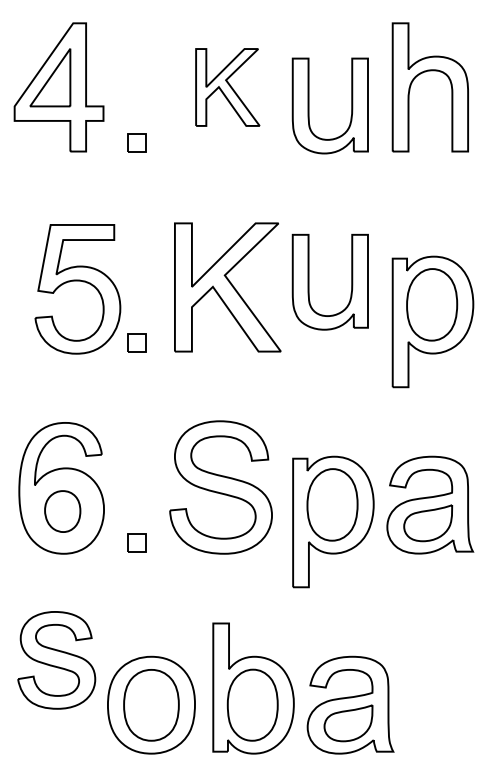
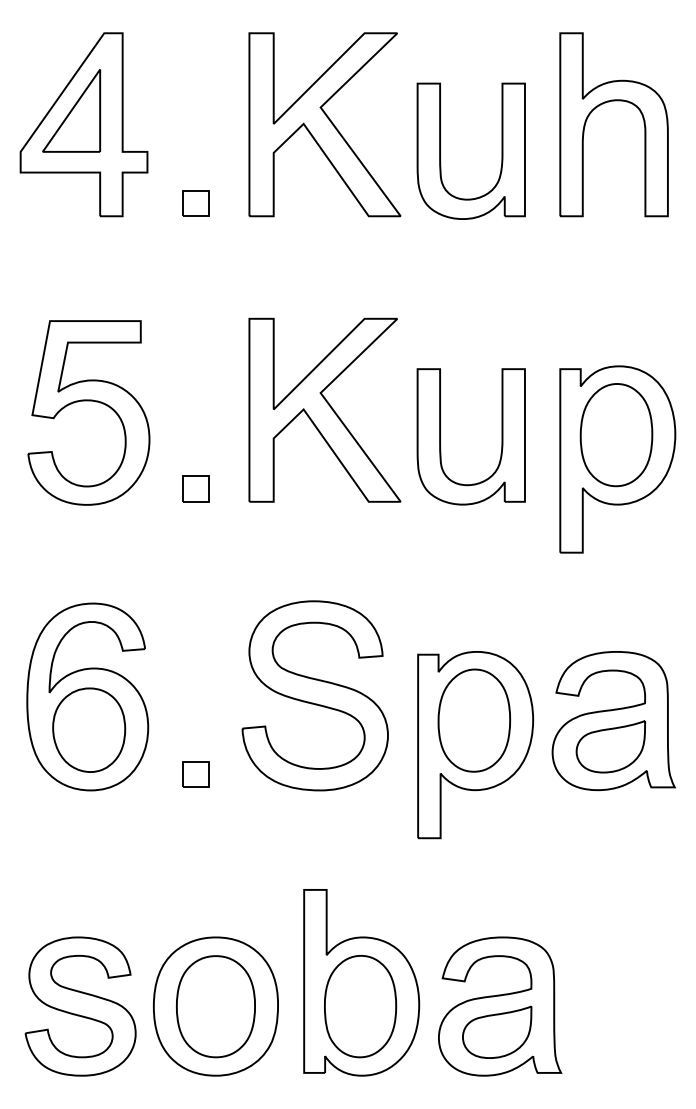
part: (227, 87) -> (324, 124), size x1.67
part: (77, 281) -> (88, 401), moved
part: (308, 282) -> (440, 436), moved
part: (62, 511) -> (89, 729), size x1.43
part: (56, 660) -> (80, 1006), moved

